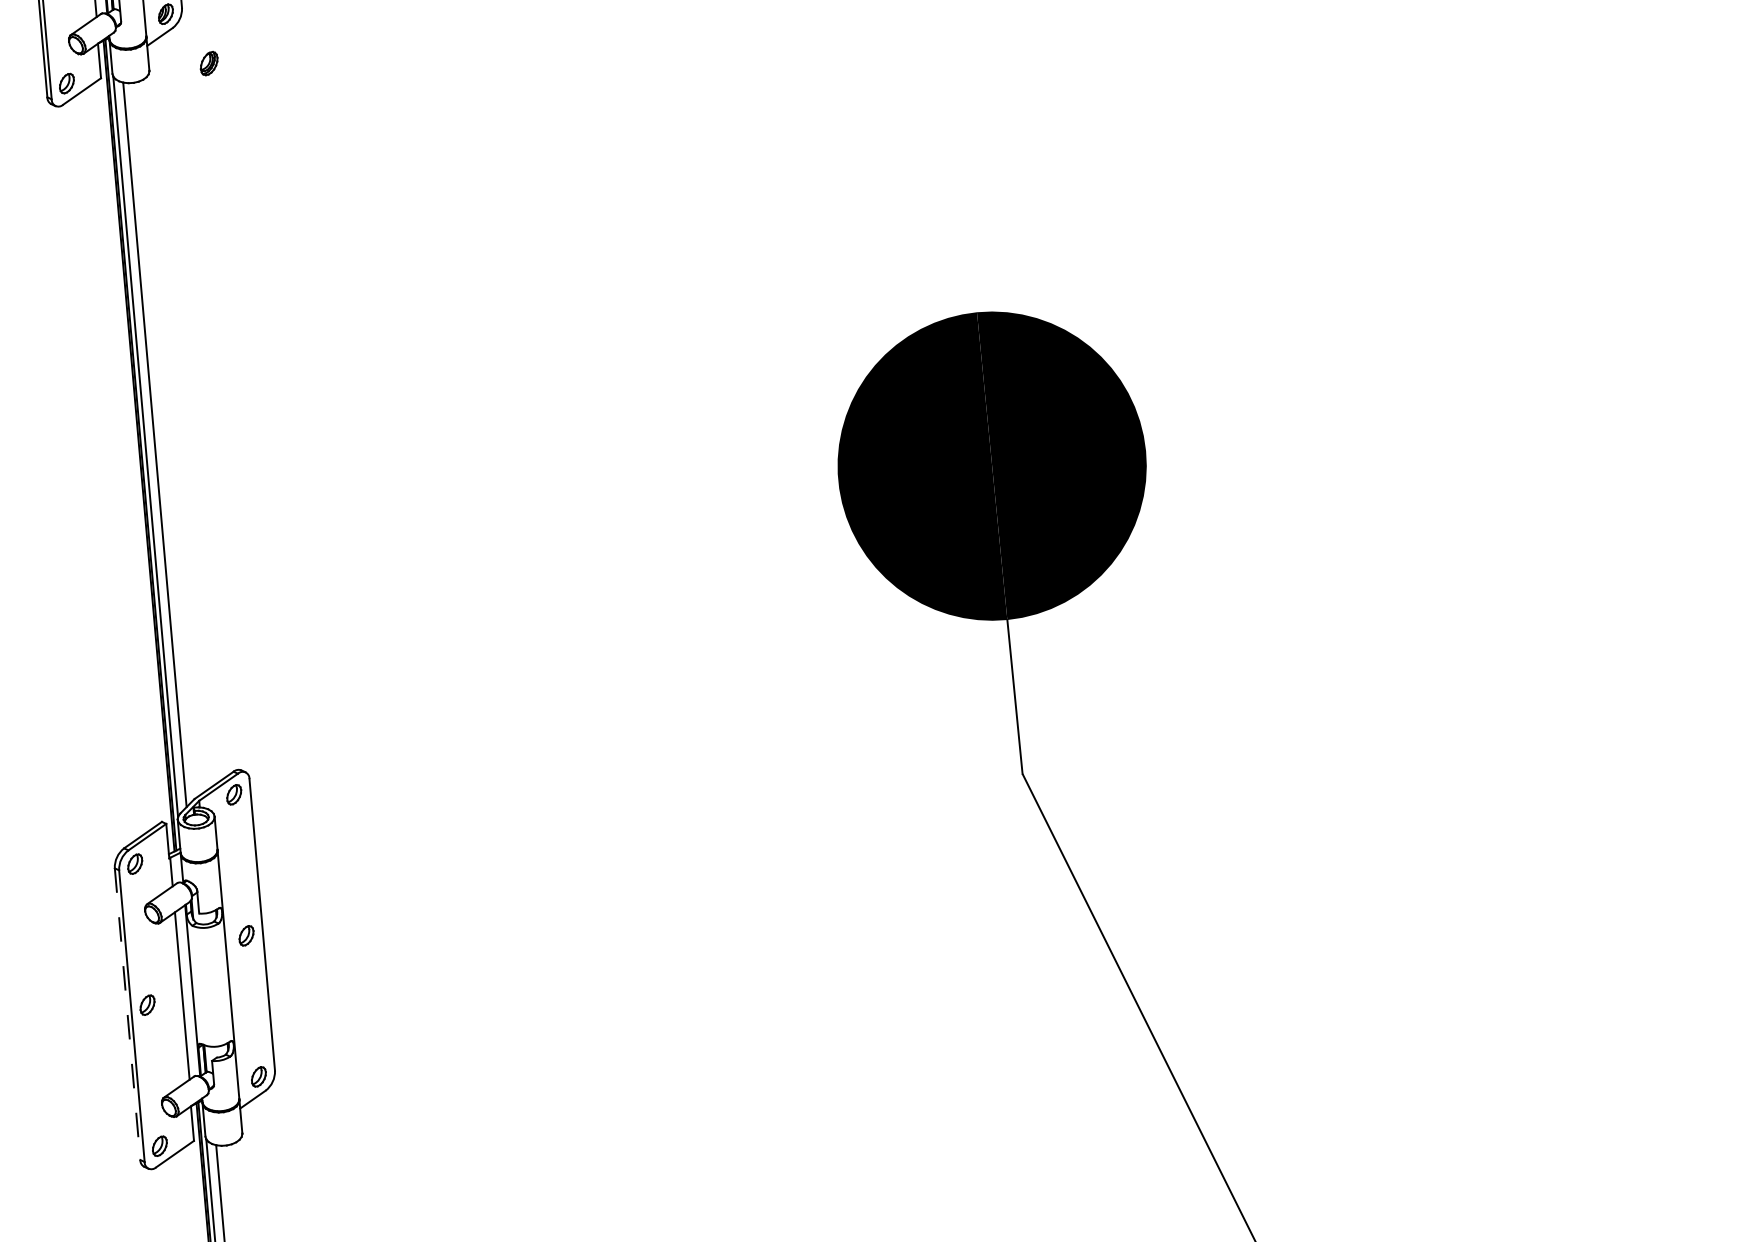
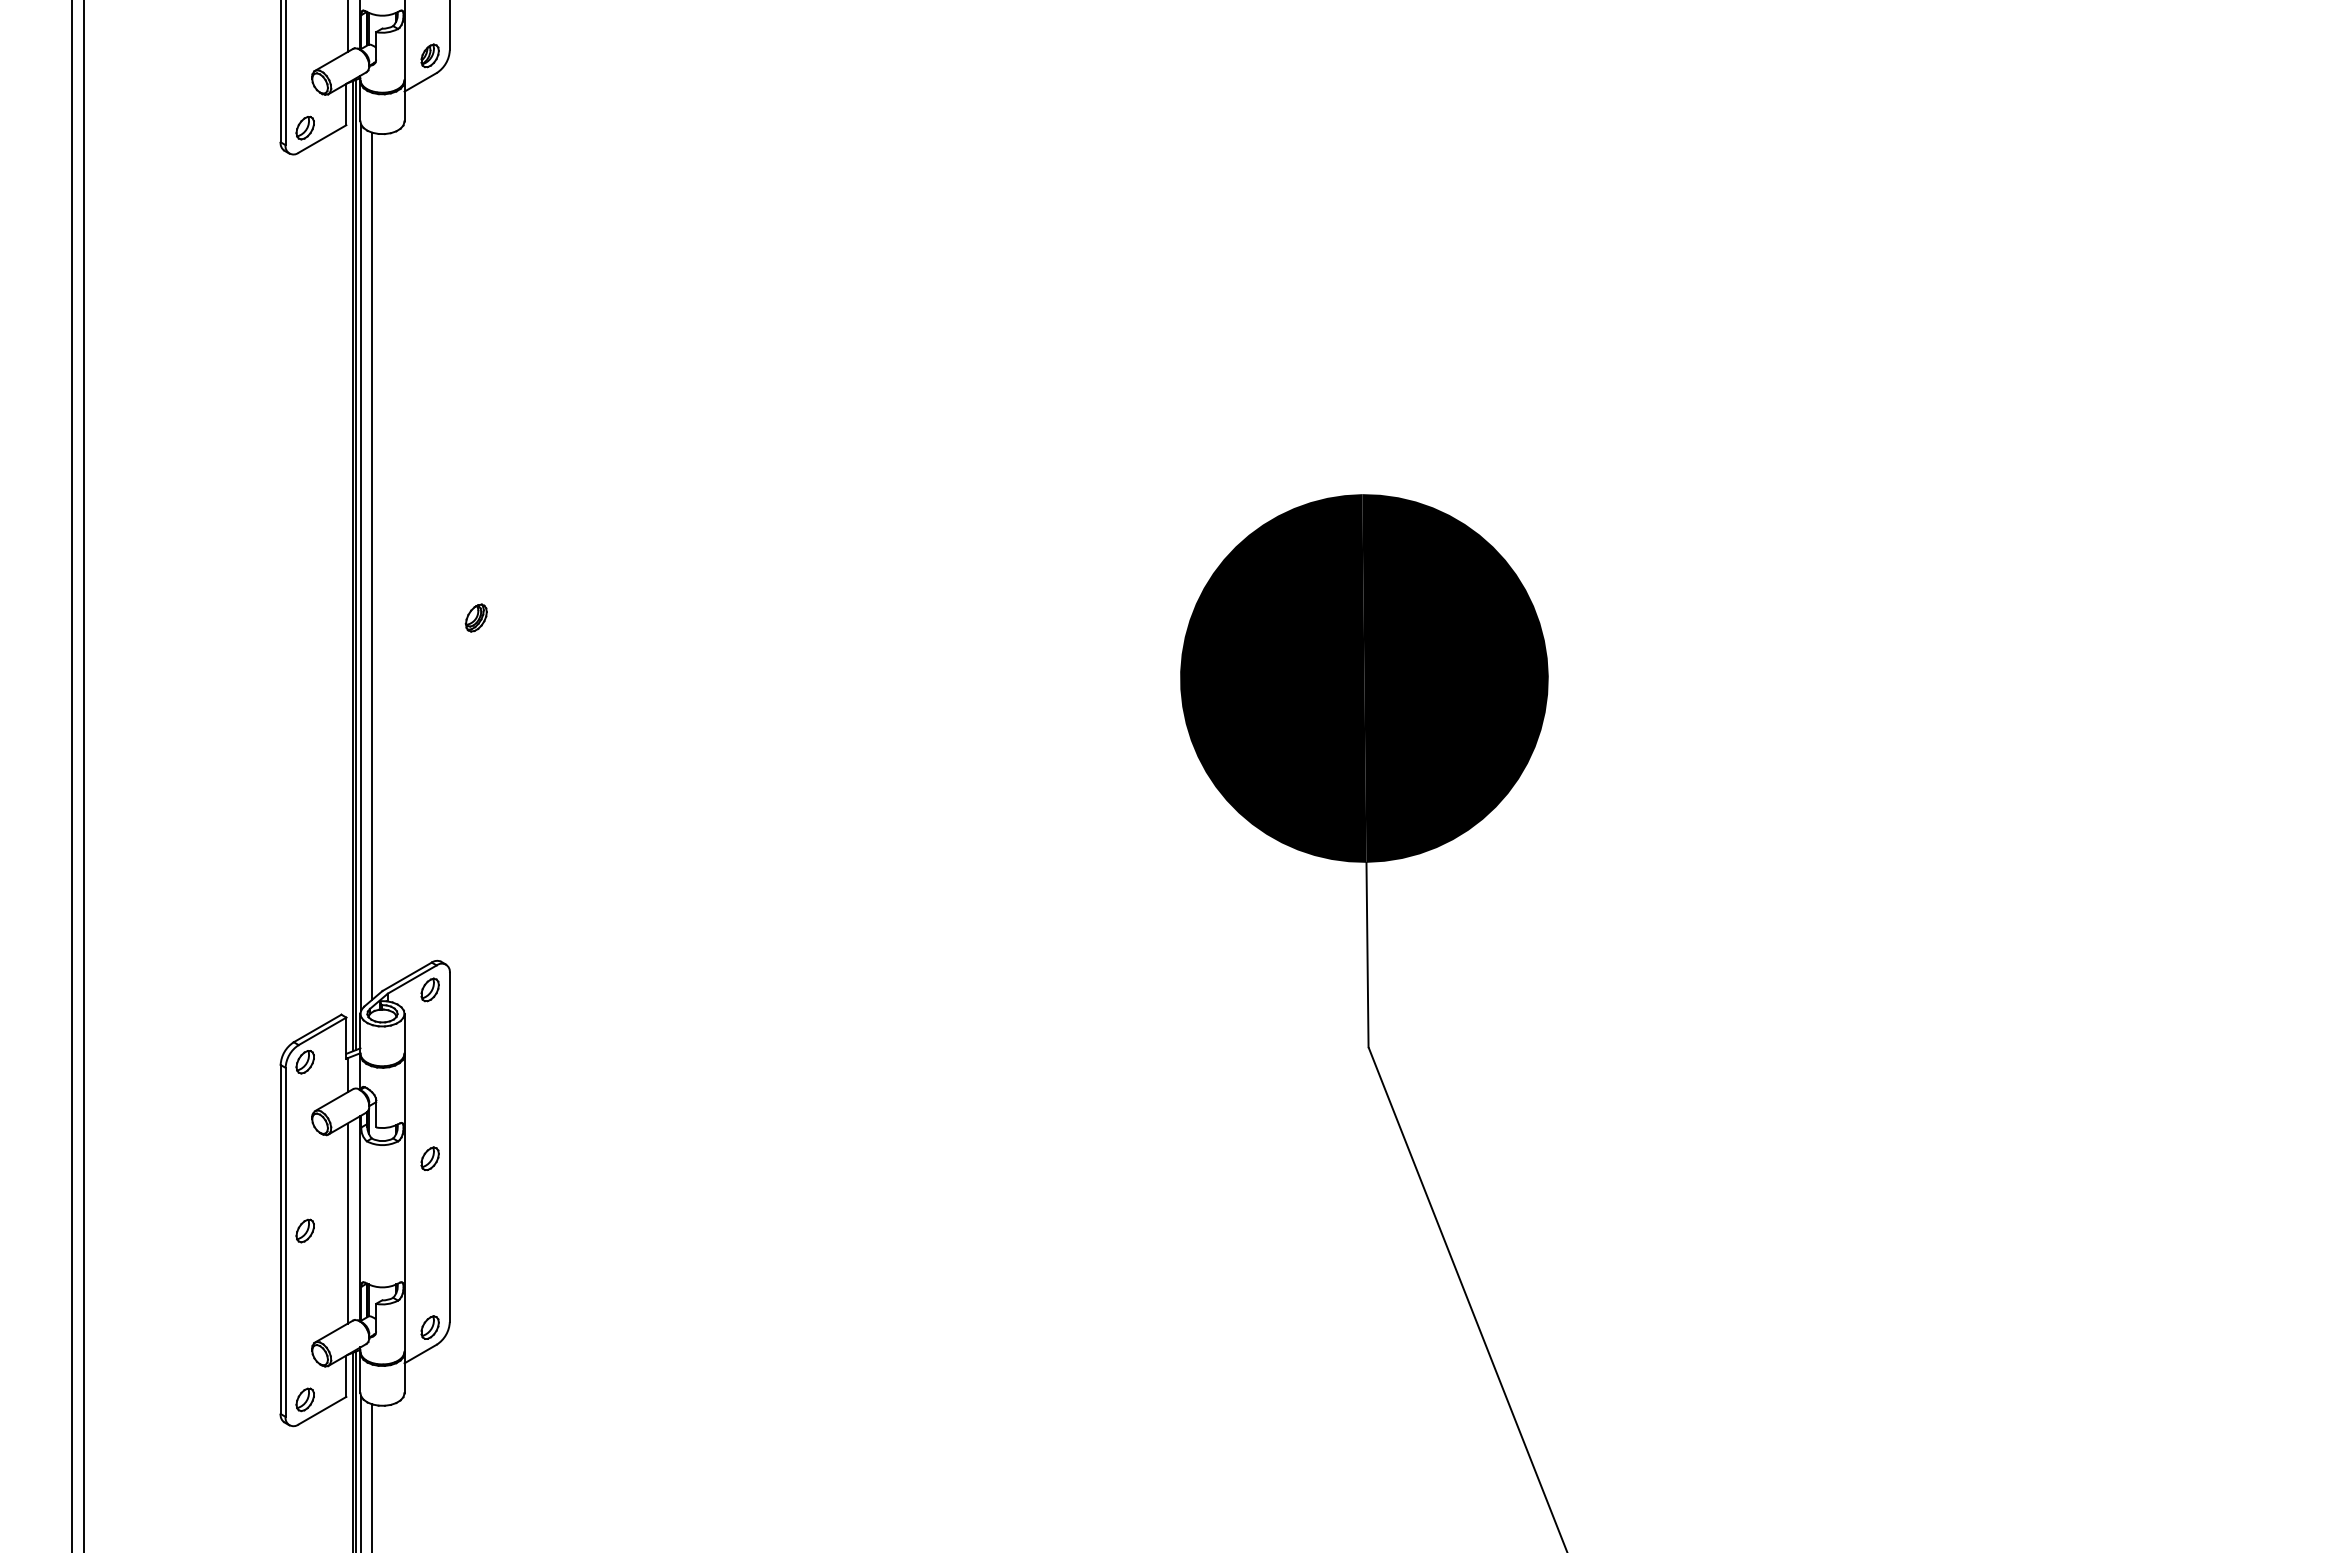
part: (208, 63) -> (475, 617), moved
line: (127, 1015) -> (280, 1240), dashed -> solid

